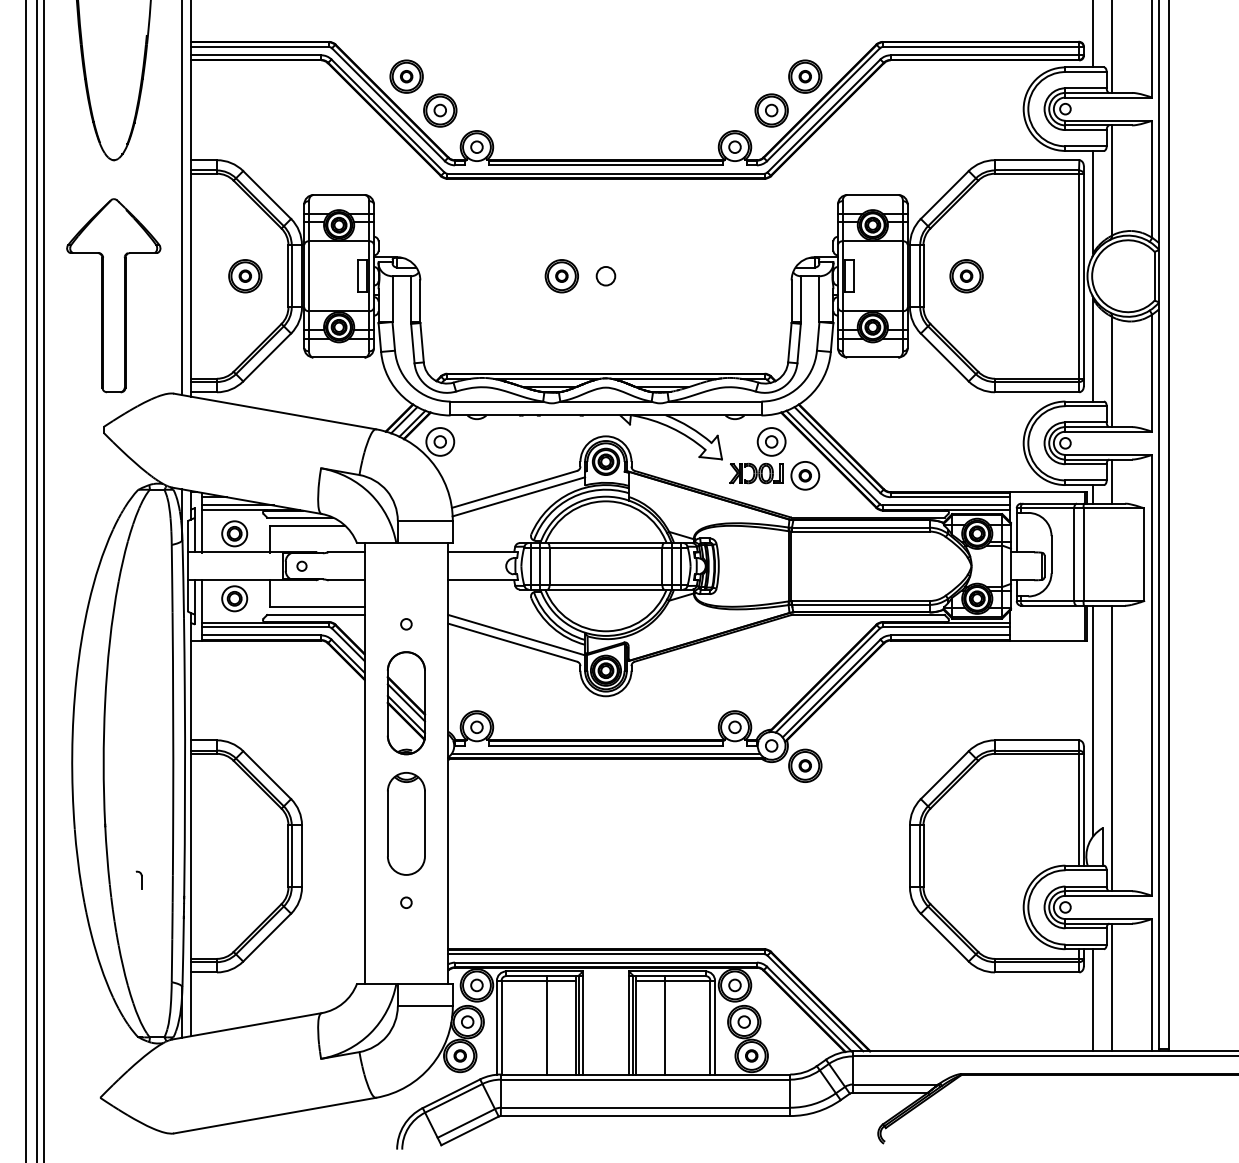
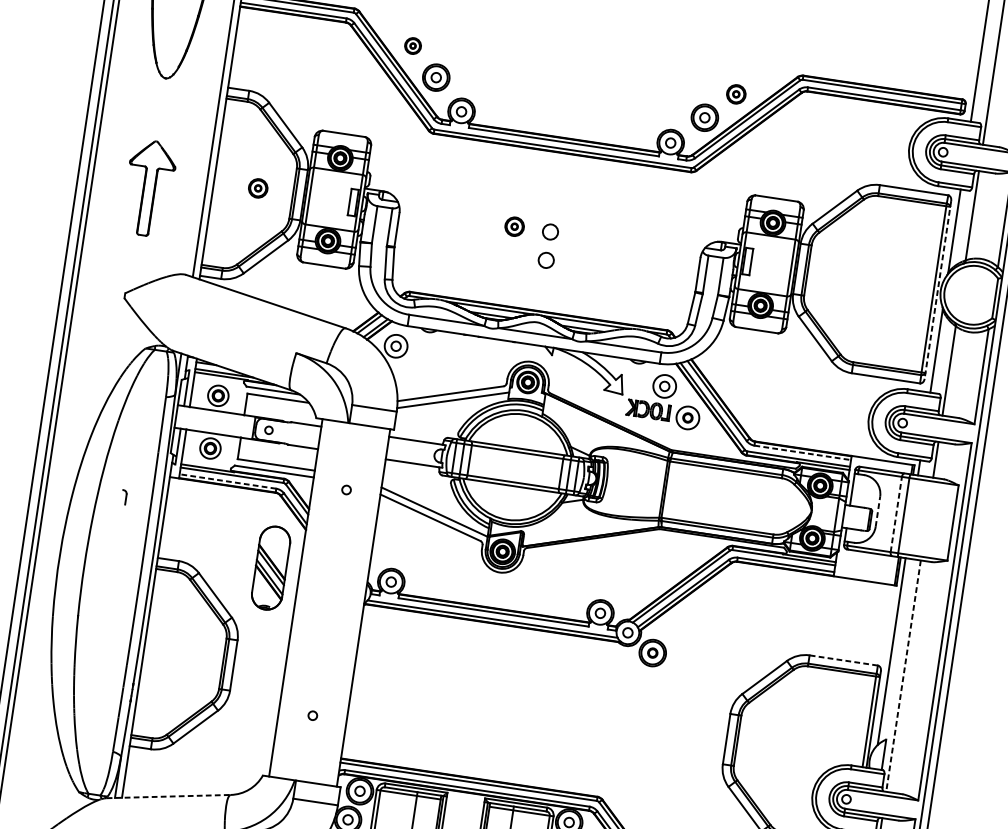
part: (406, 76) -> (413, 45), size x0.6
part: (805, 76) -> (736, 94), size x0.7
part: (245, 276) -> (258, 188), size x0.7
part: (561, 276) -> (514, 226), size x0.7
part: (966, 276) -> (842, 275), removed
line: (1083, 276) -> (937, 290), solid -> dashed
part: (113, 295) -> (148, 187), size x0.6
circle: (605, 311) -> (545, 260), added
line: (950, 497) -> (802, 453), solid -> dashed
line: (1051, 554) -> (877, 511), solid -> dashed
line: (1074, 554) -> (896, 514), solid -> dashed
line: (261, 635) -> (227, 481), solid -> dashed
part: (406, 703) -> (271, 568), moved
line: (1036, 740) -> (843, 660), solid -> dashed
line: (1112, 748) -> (903, 676), solid -> dashed
part: (406, 823) -> (322, 651), removed
part: (138, 879) -> (123, 496), moved
line: (247, 1026) -> (169, 796), solid -> dashed

